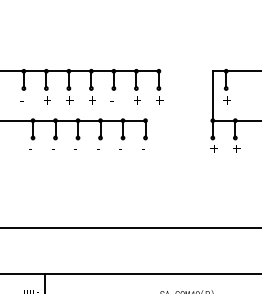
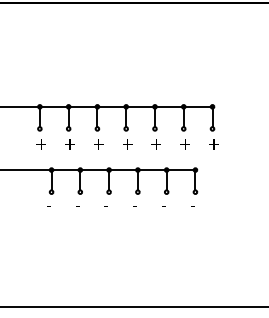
text: (24, 100) -> (40, 144), - -> +
text: (114, 100) -> (155, 144), - -> +

